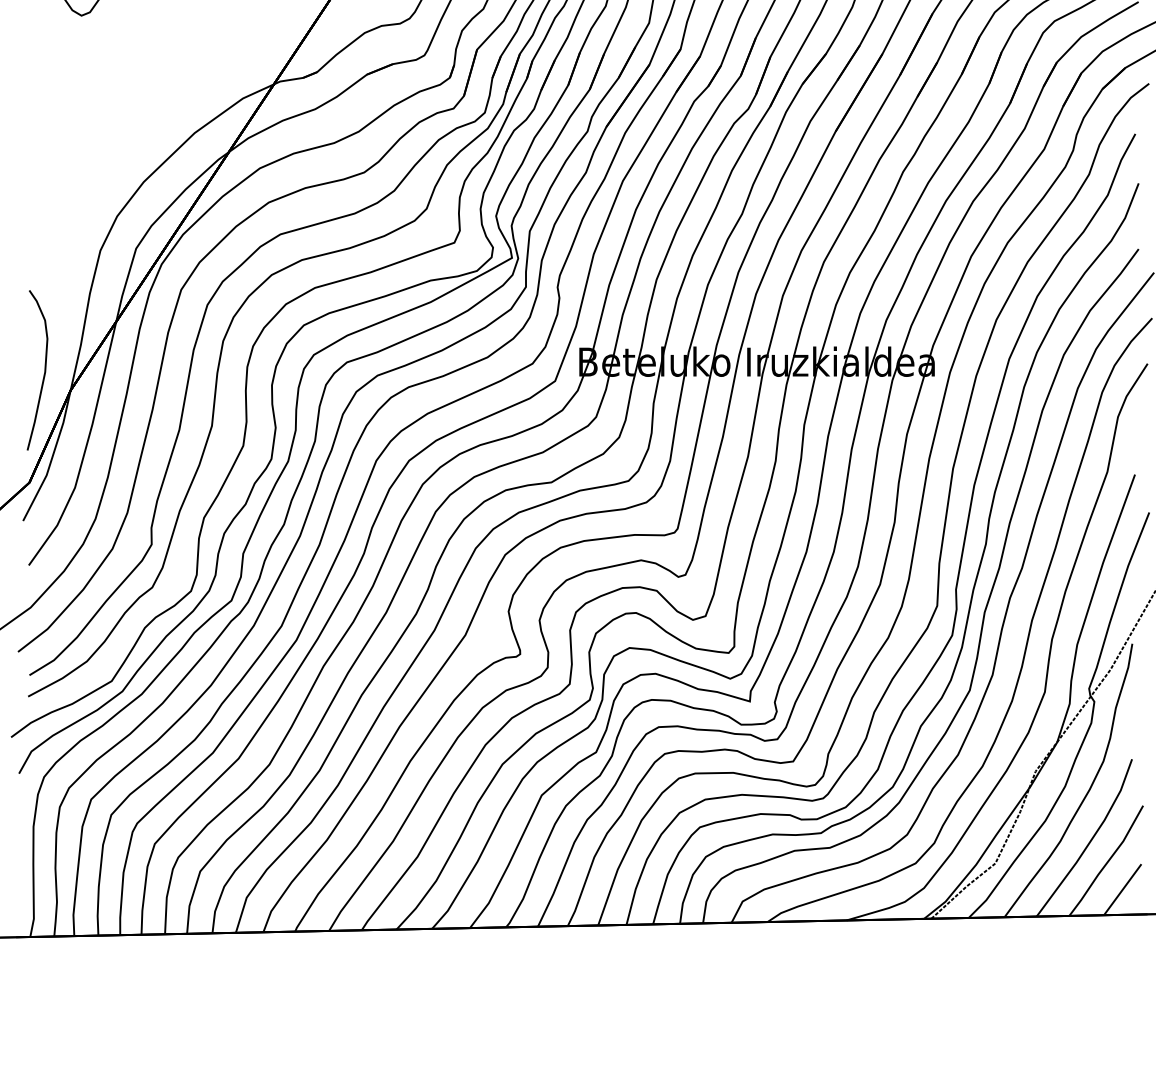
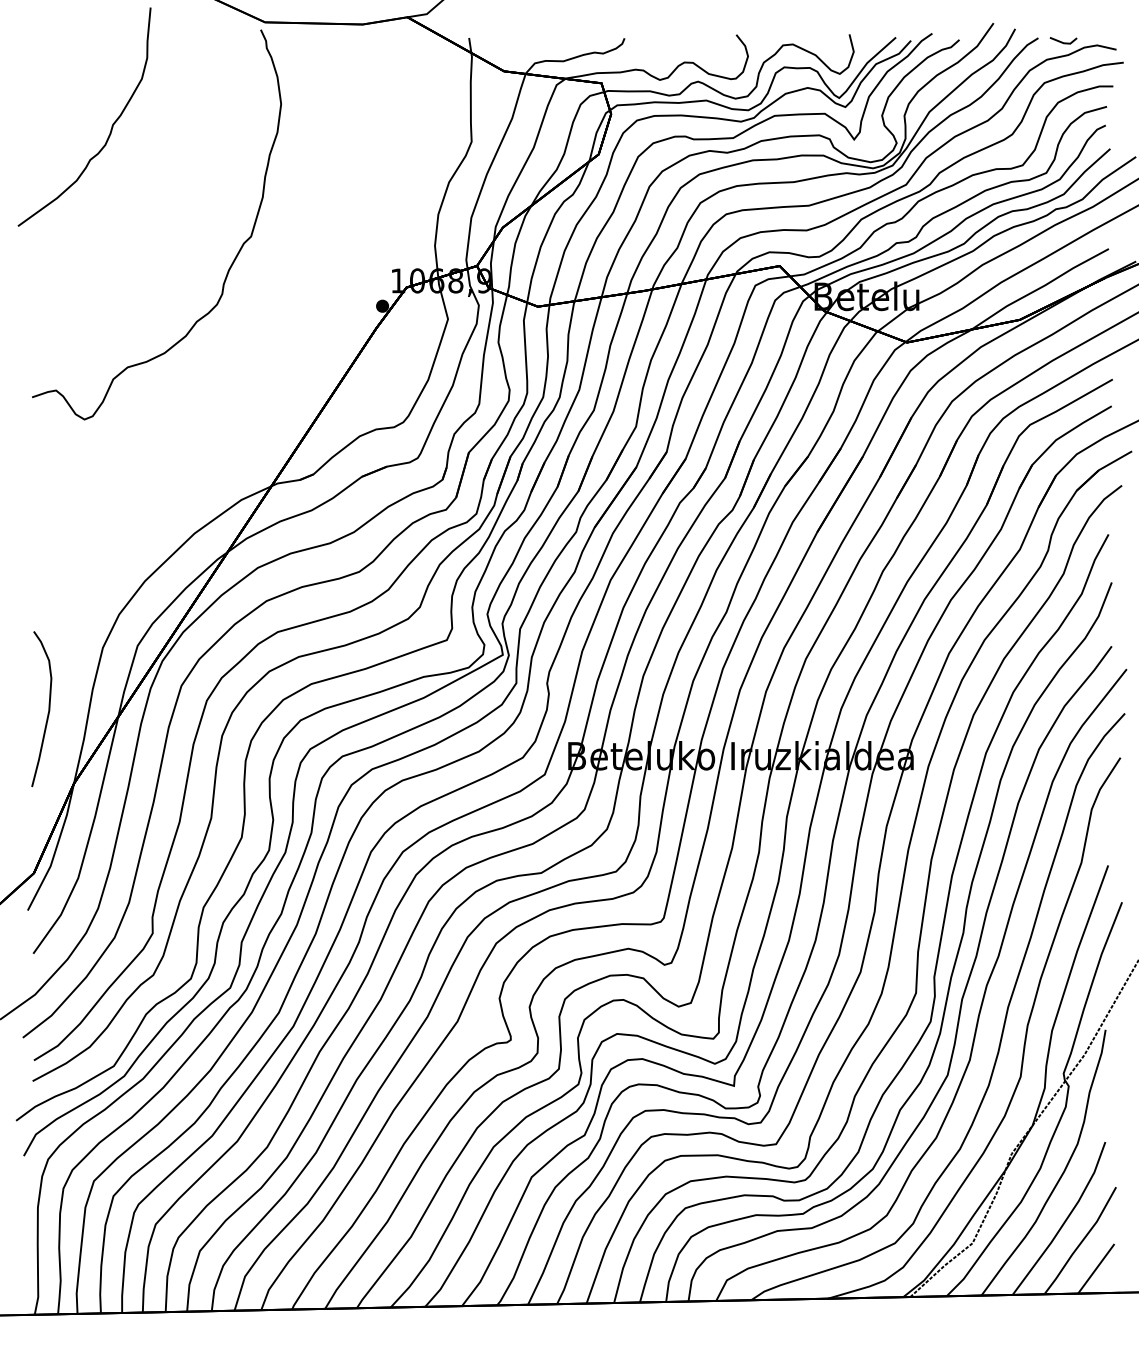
part: (44, 370) -> (48, 709), moved

